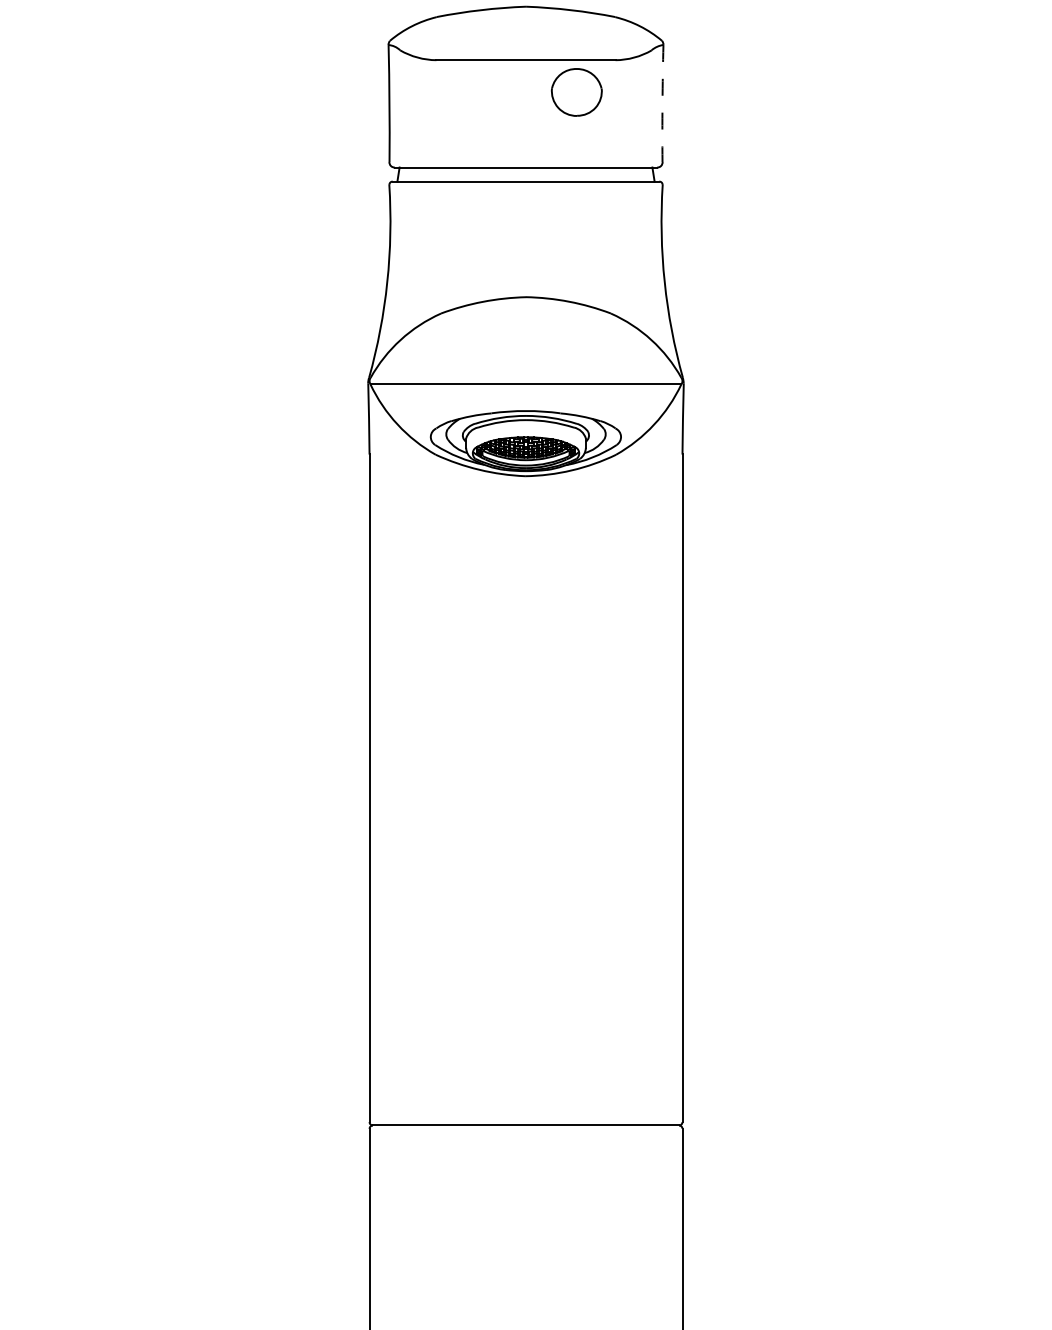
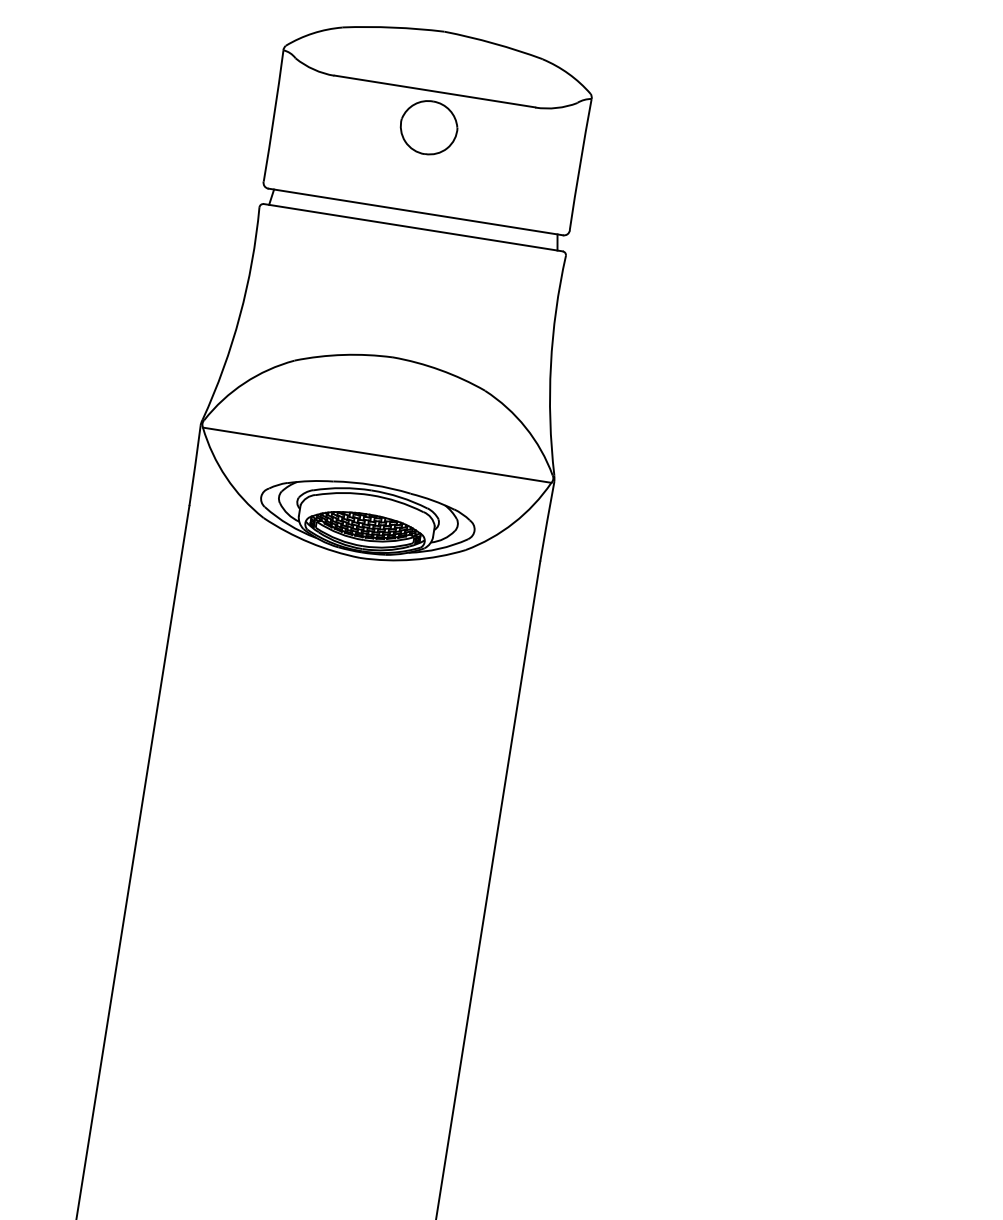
part: (576, 92) -> (428, 127), moved
arc: (662, 103) -> (580, 164), dashed -> solid

